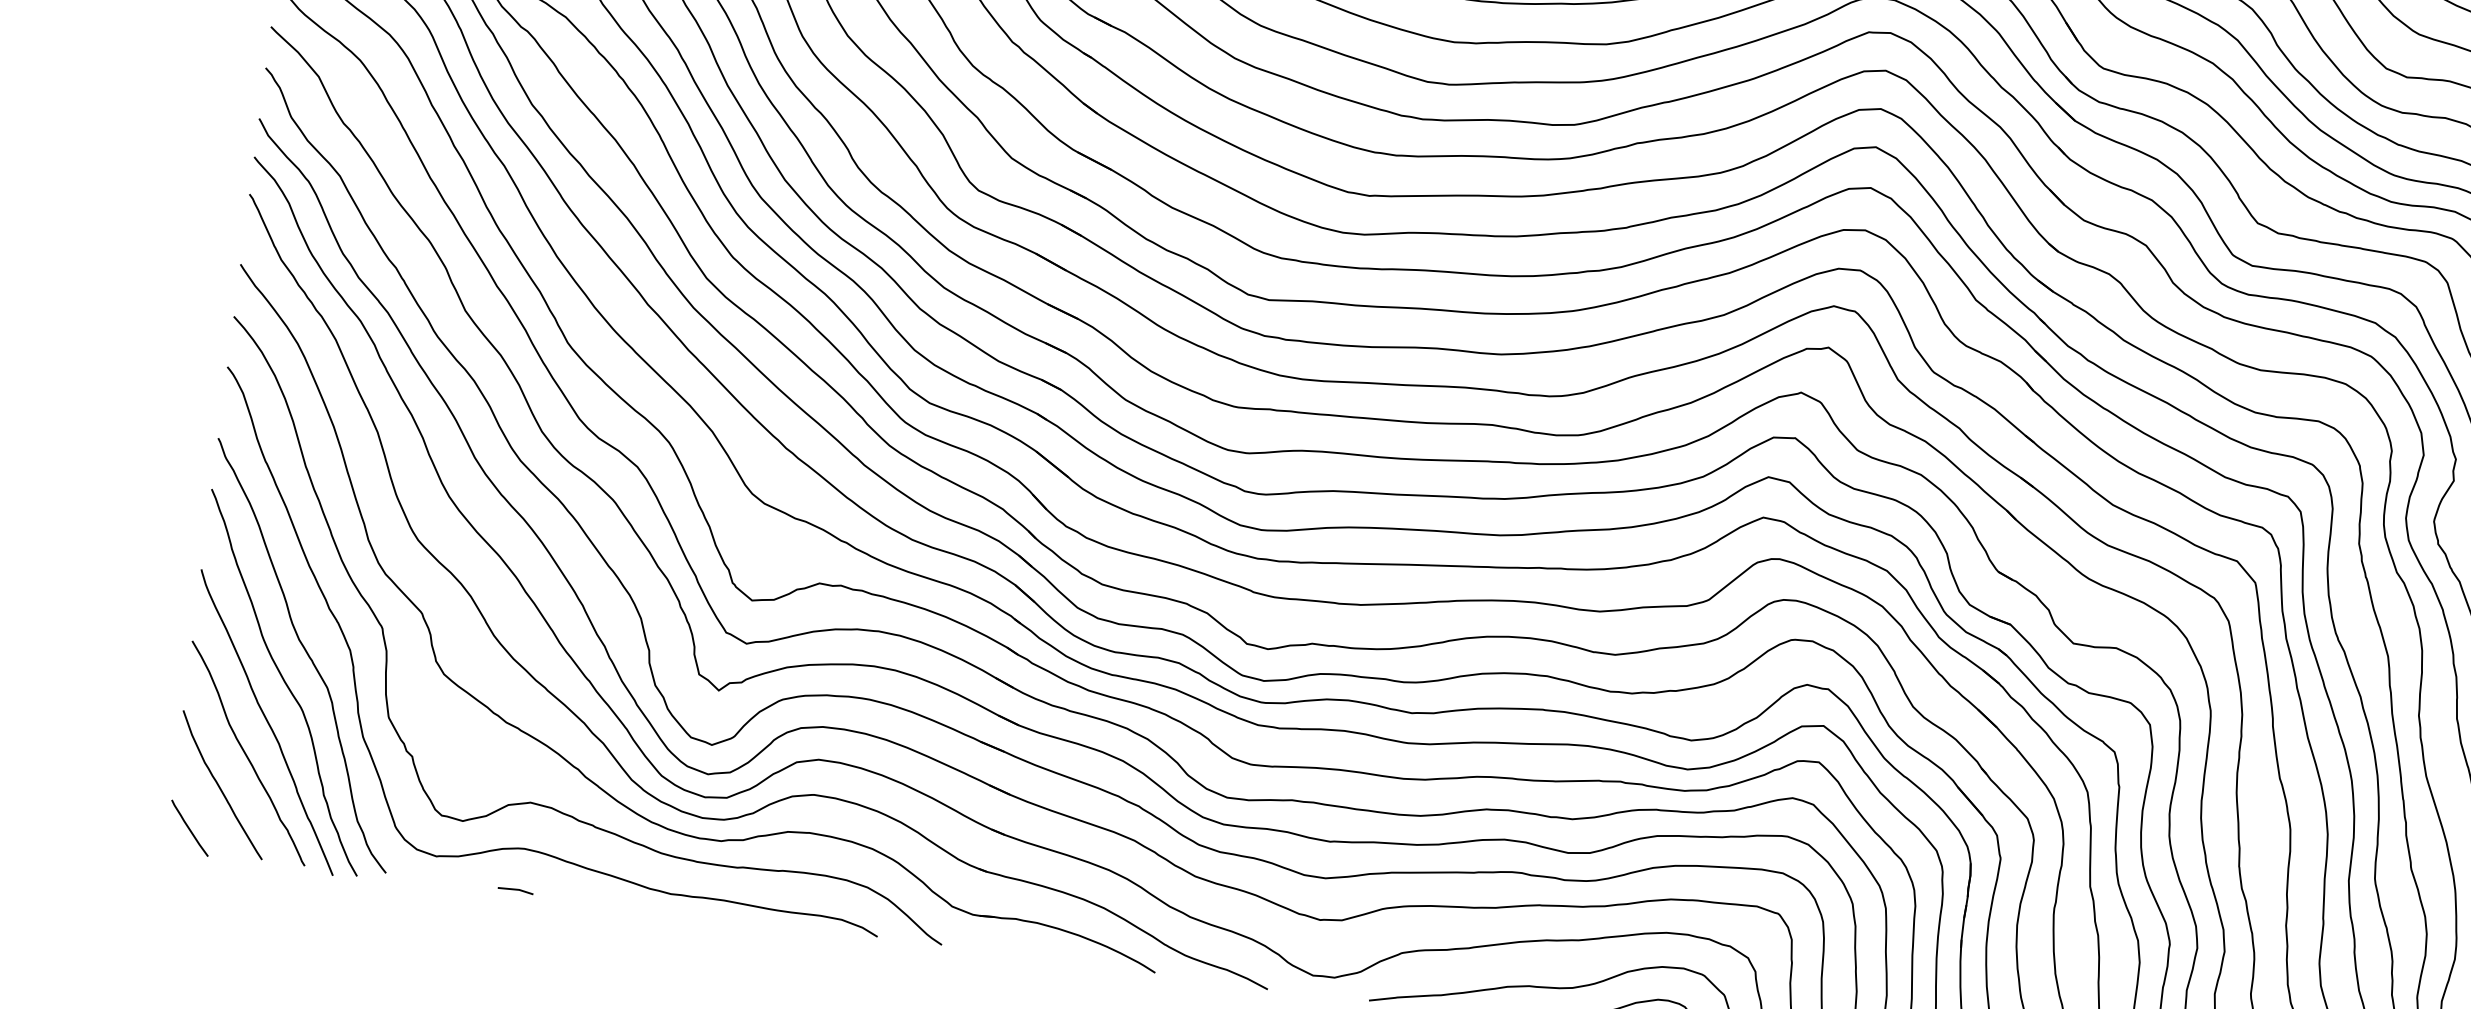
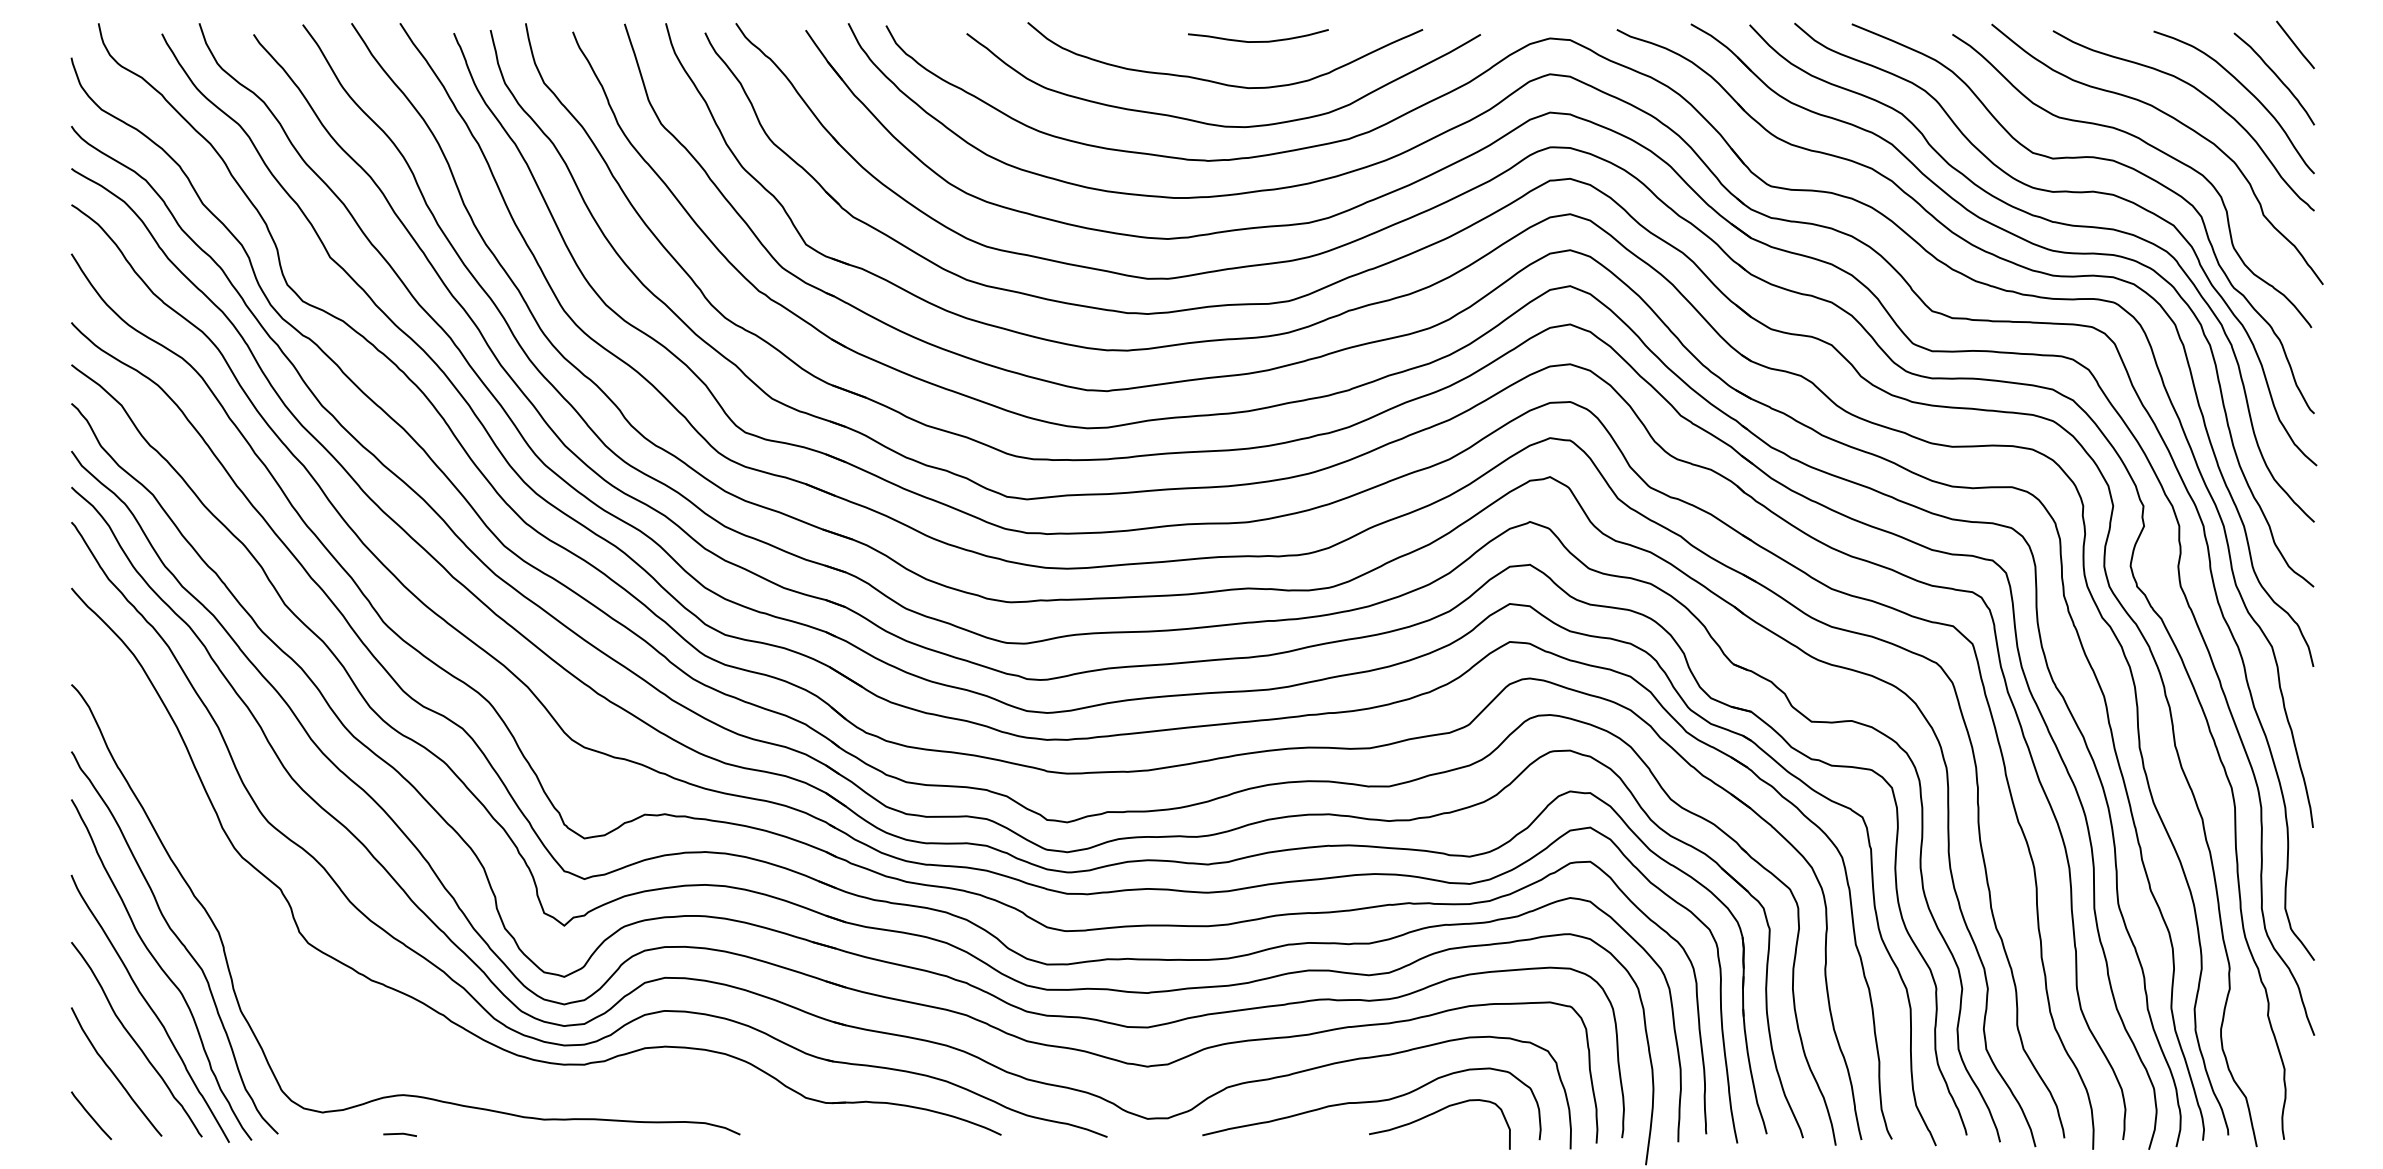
curve: (540, 803) -> (412, 1051), removed

